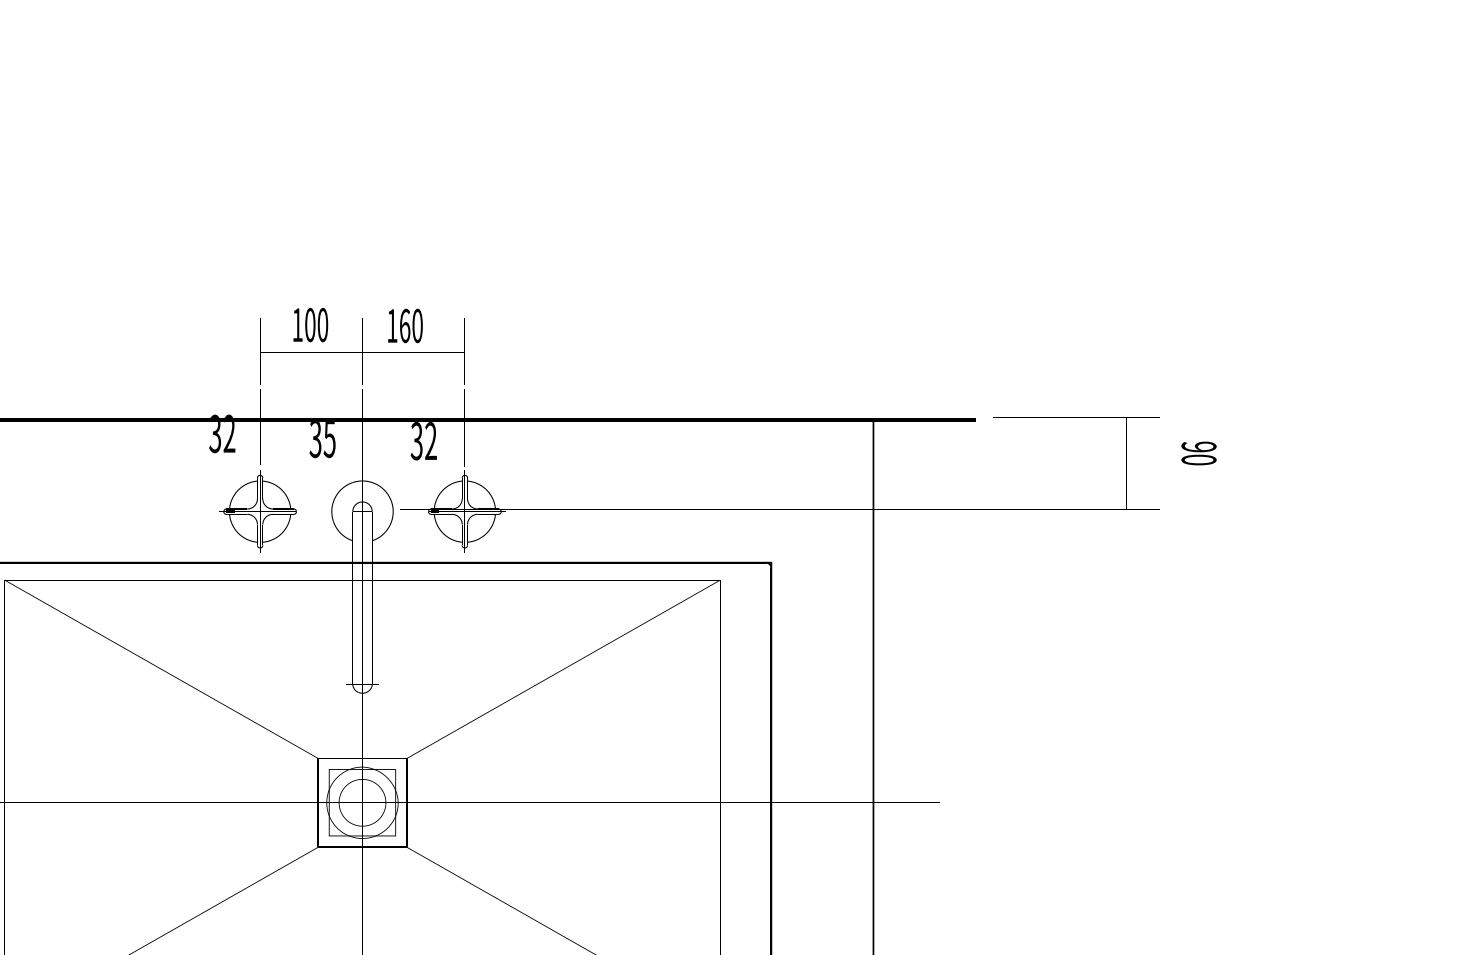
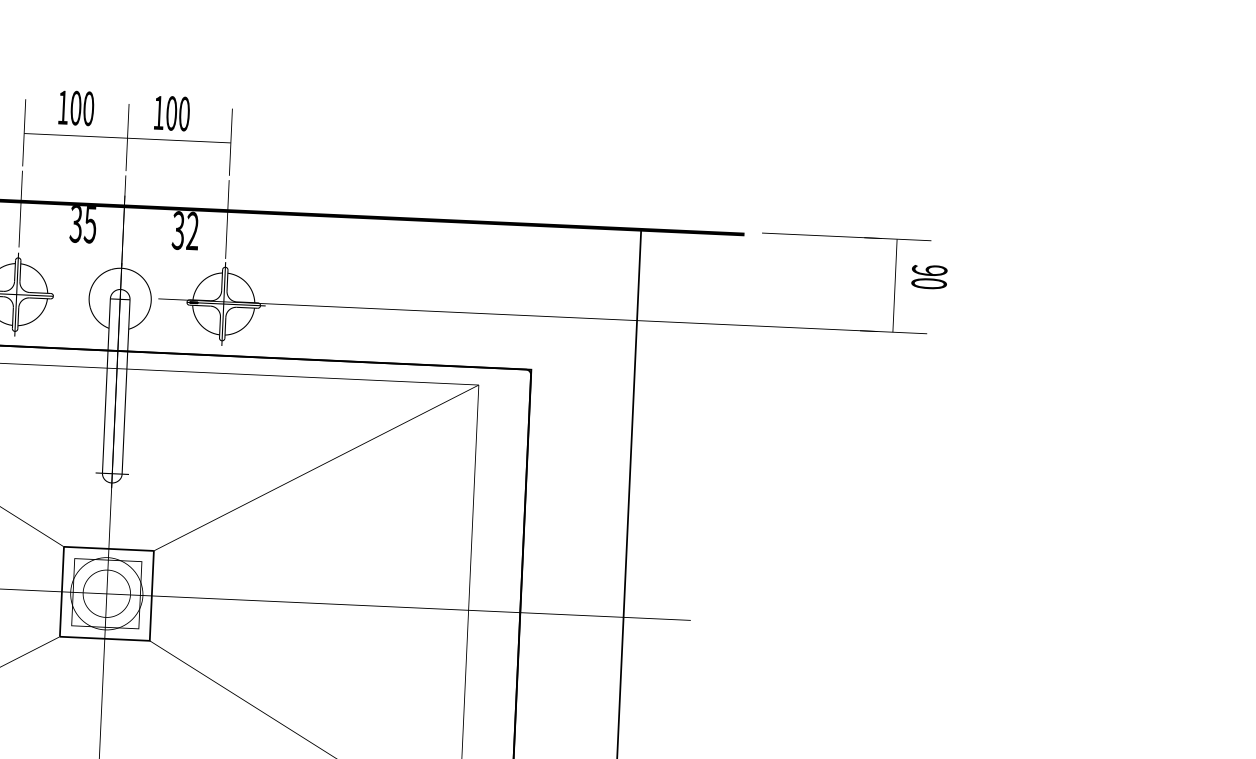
text: (405, 325) -> (172, 113), 160 -> 100
text: (1198, 453) -> (928, 277), moved

